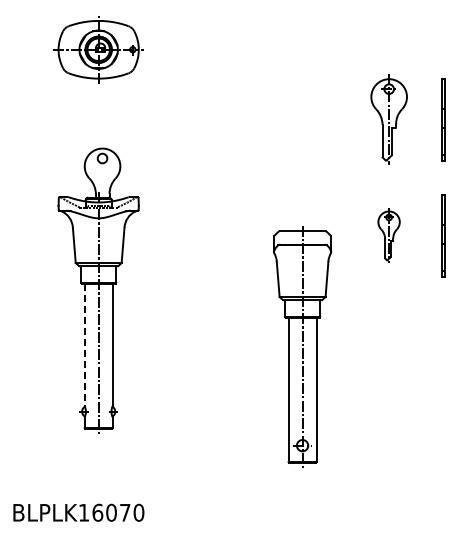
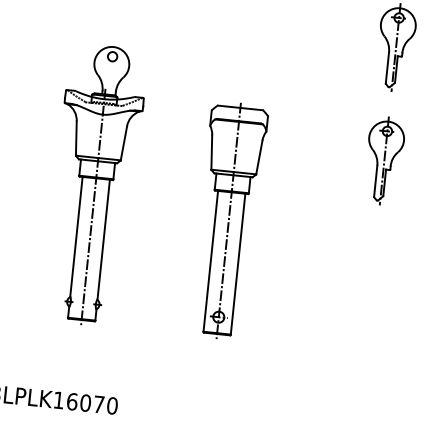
part: (388, 235) -> (383, 160), size x1.67
line: (84, 345) -> (76, 237), dashed -> solid
part: (302, 346) -> (228, 220), moved

